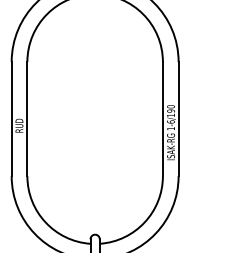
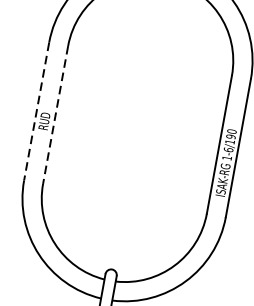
line: (11, 119) -> (36, 111), solid -> dashed
line: (27, 119) -> (55, 115), solid -> dashed

